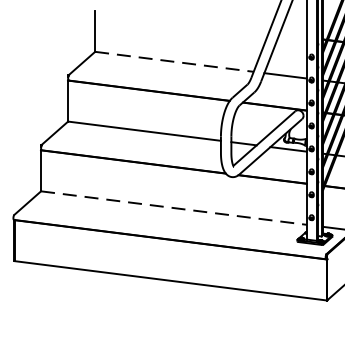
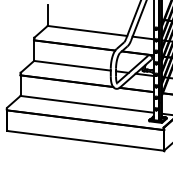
line: (174, 62) -> (87, 31), dashed -> solid
line: (174, 208) -> (87, 104), dashed -> solid

